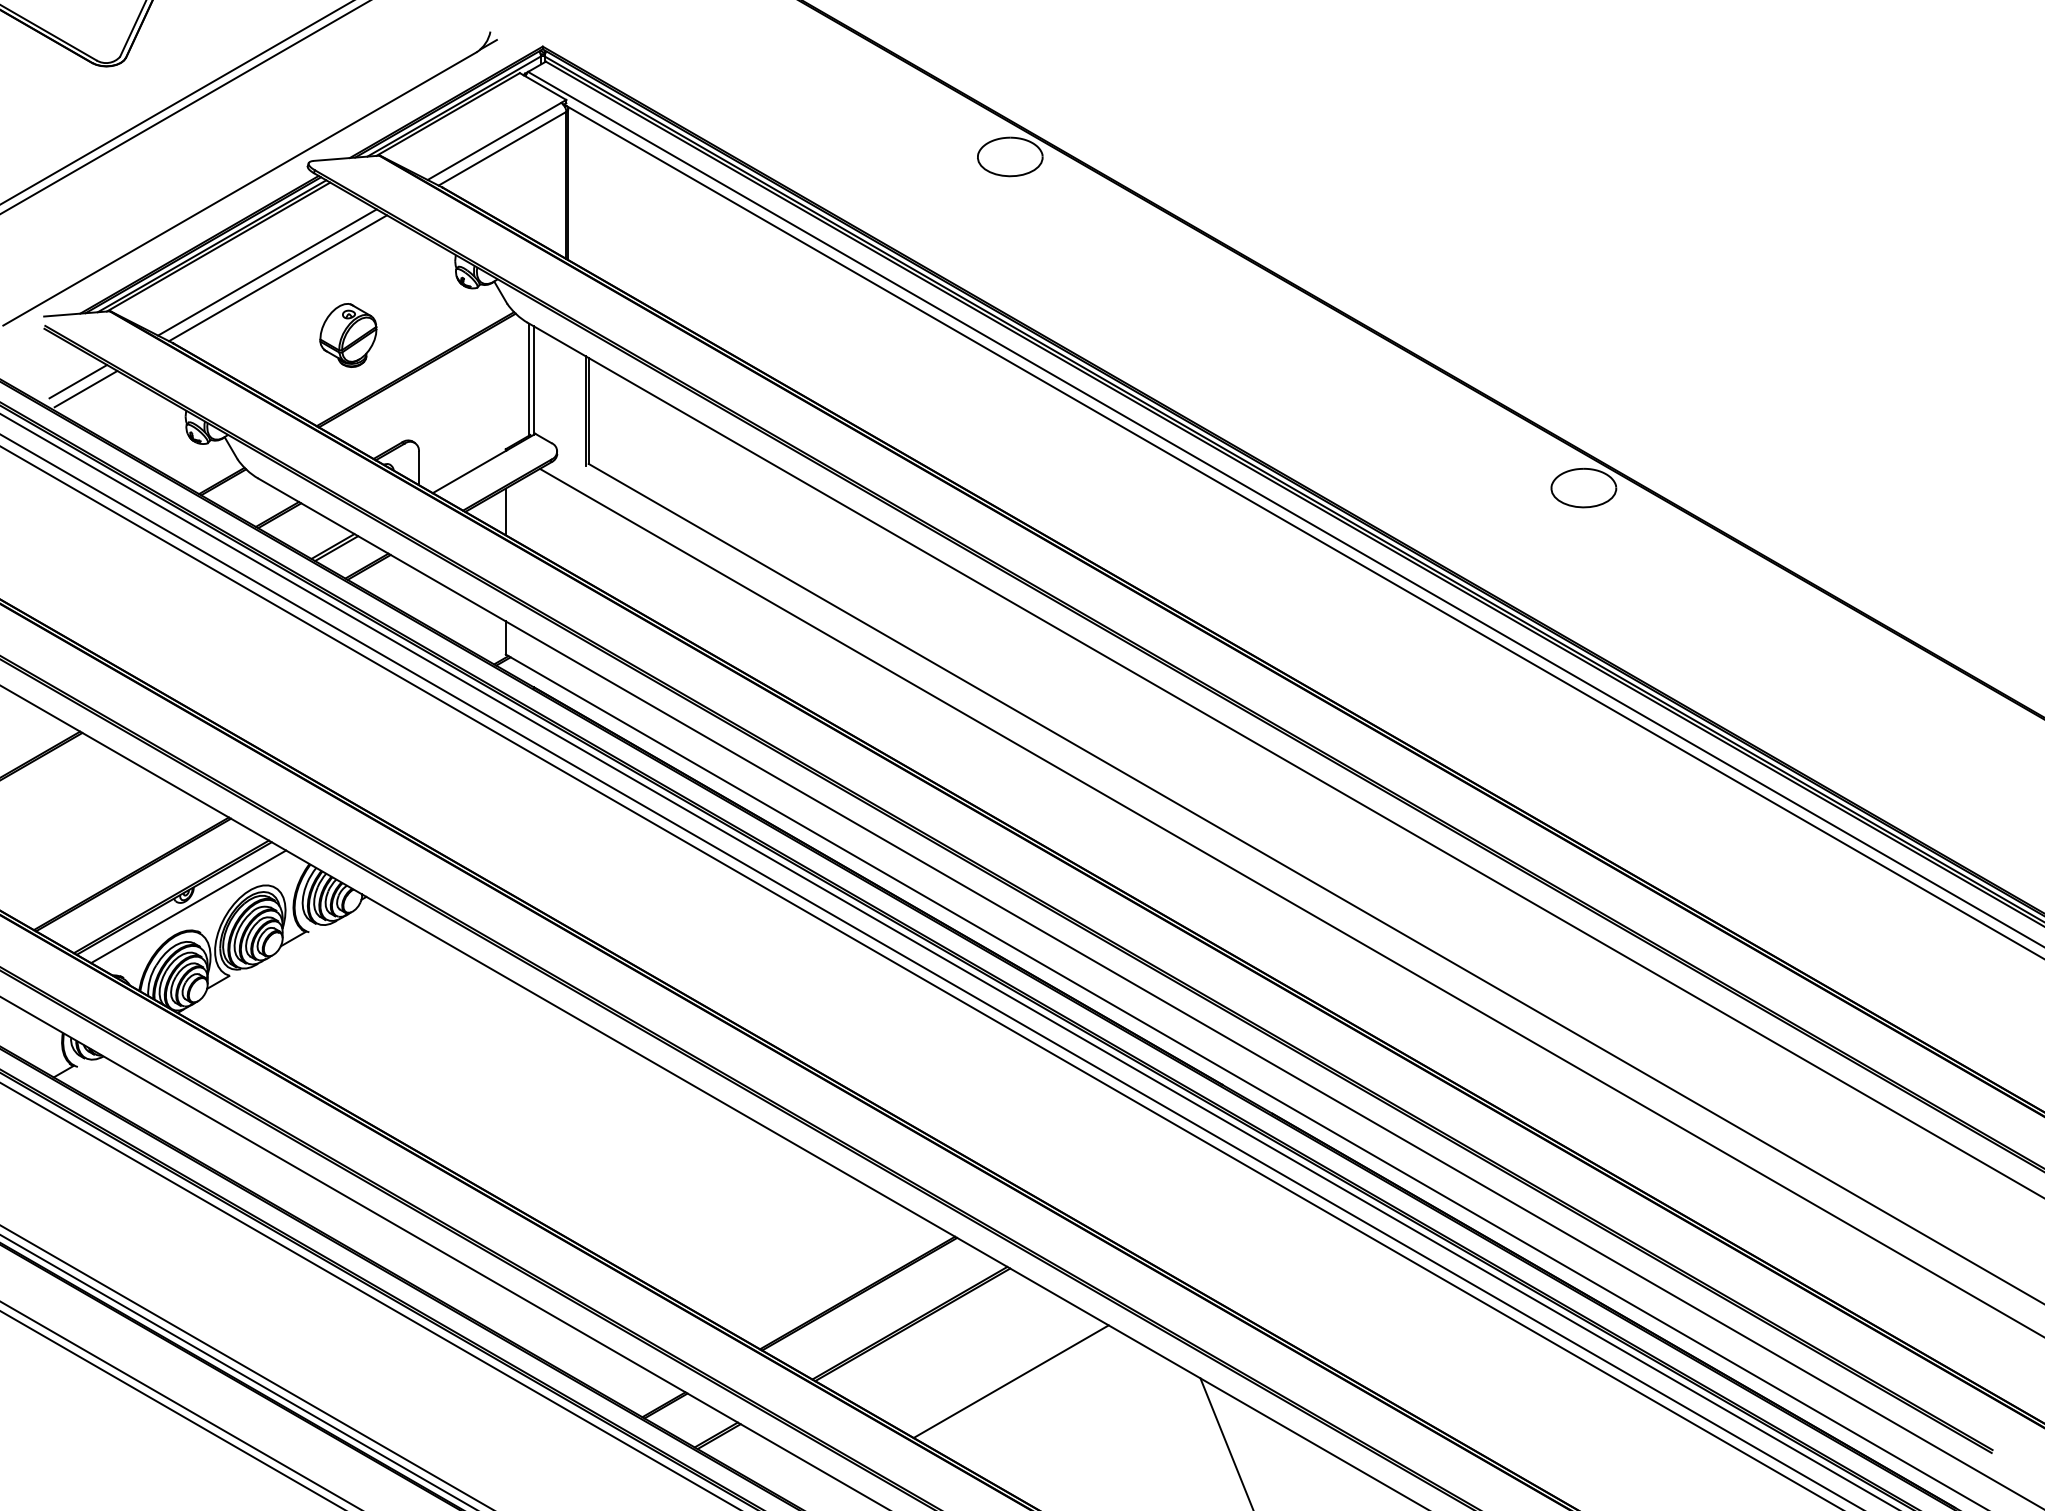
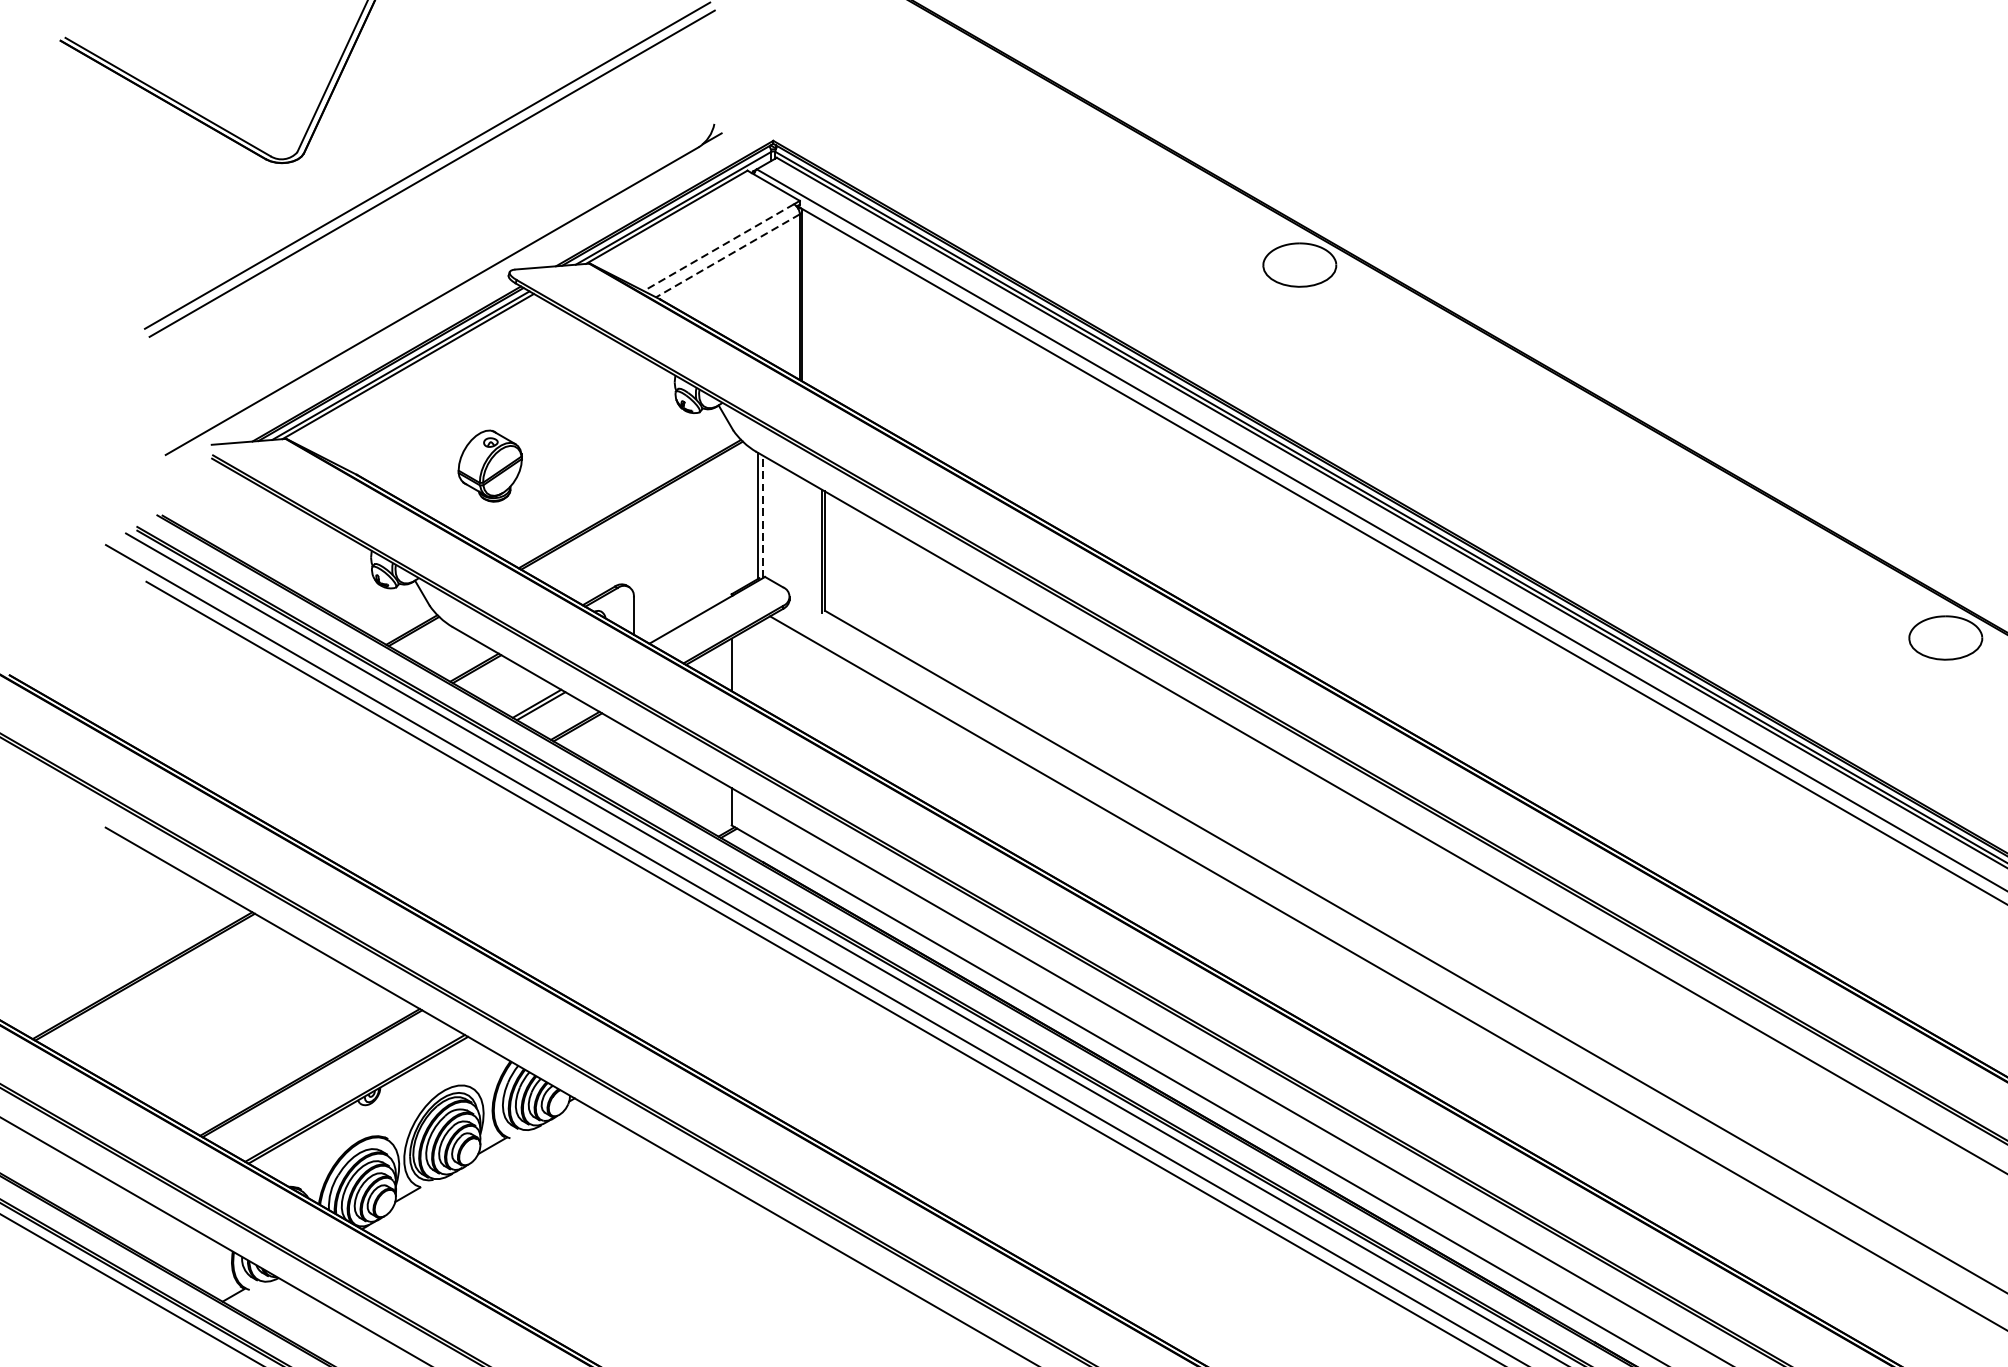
line: (494, 141) -> (718, 247), solid -> dashed
line: (502, 148) -> (727, 255), solid -> dashed
line: (267, 272) -> (463, 395), removed
line: (278, 278) -> (475, 401), removed
part: (348, 335) -> (490, 466), moved
line: (533, 380) -> (762, 516), solid -> dashed
line: (78, 381) -> (250, 517), removed
line: (85, 389) -> (258, 526), removed
line: (188, 906) -> (374, 1109), removed

